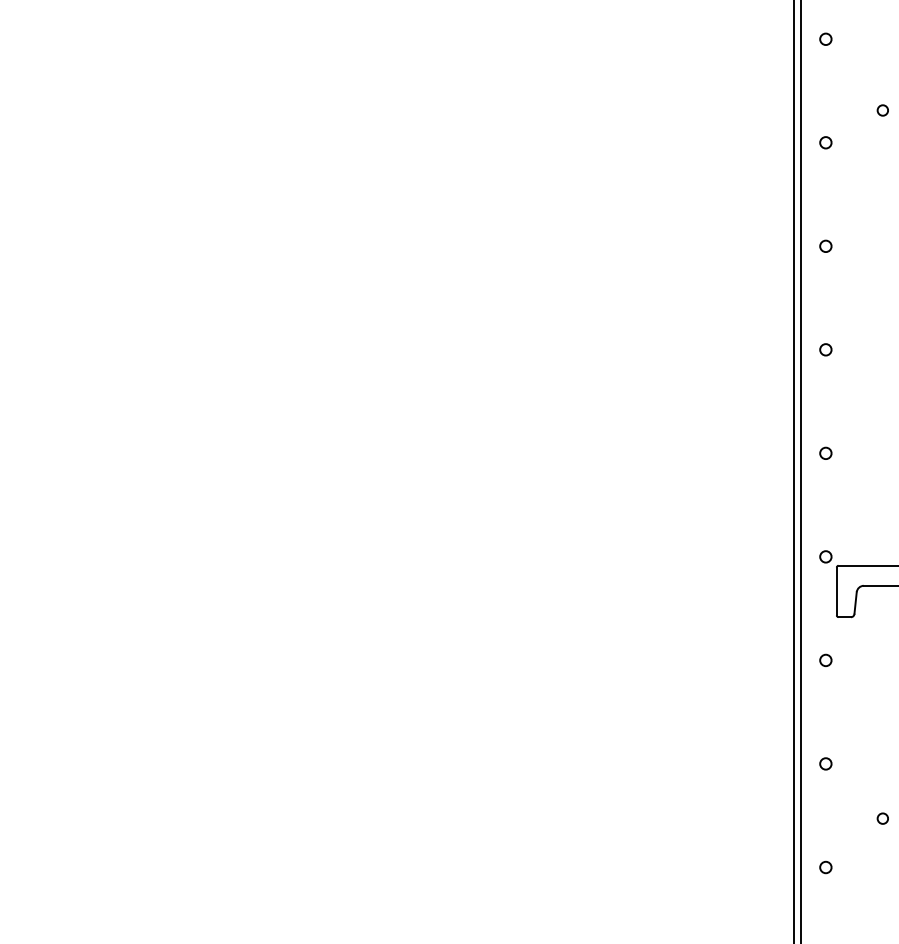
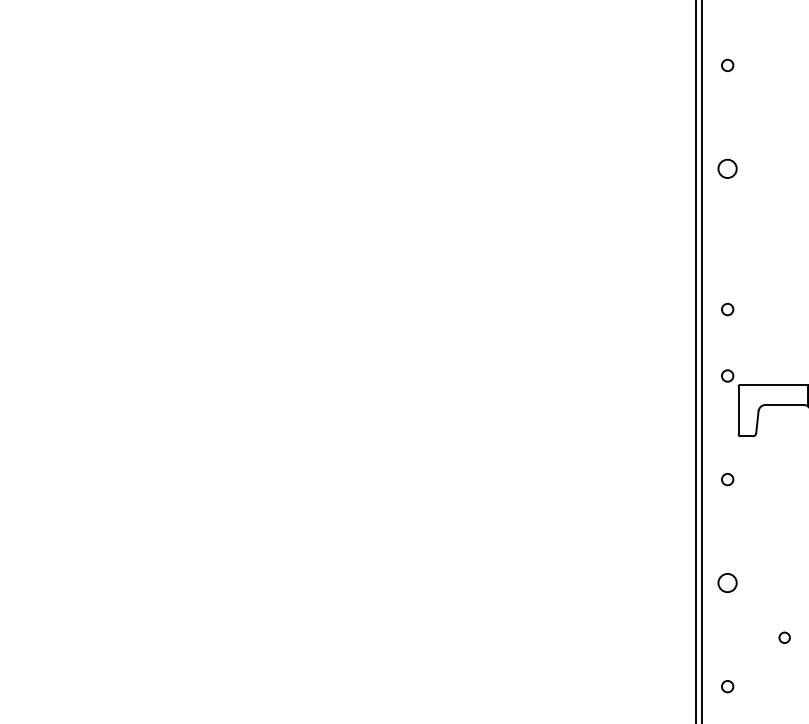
circle: (825, 349) -> (727, 168), size x1.6
circle: (825, 452) -> (727, 308), moved
circle: (825, 763) -> (727, 582), size x1.6

